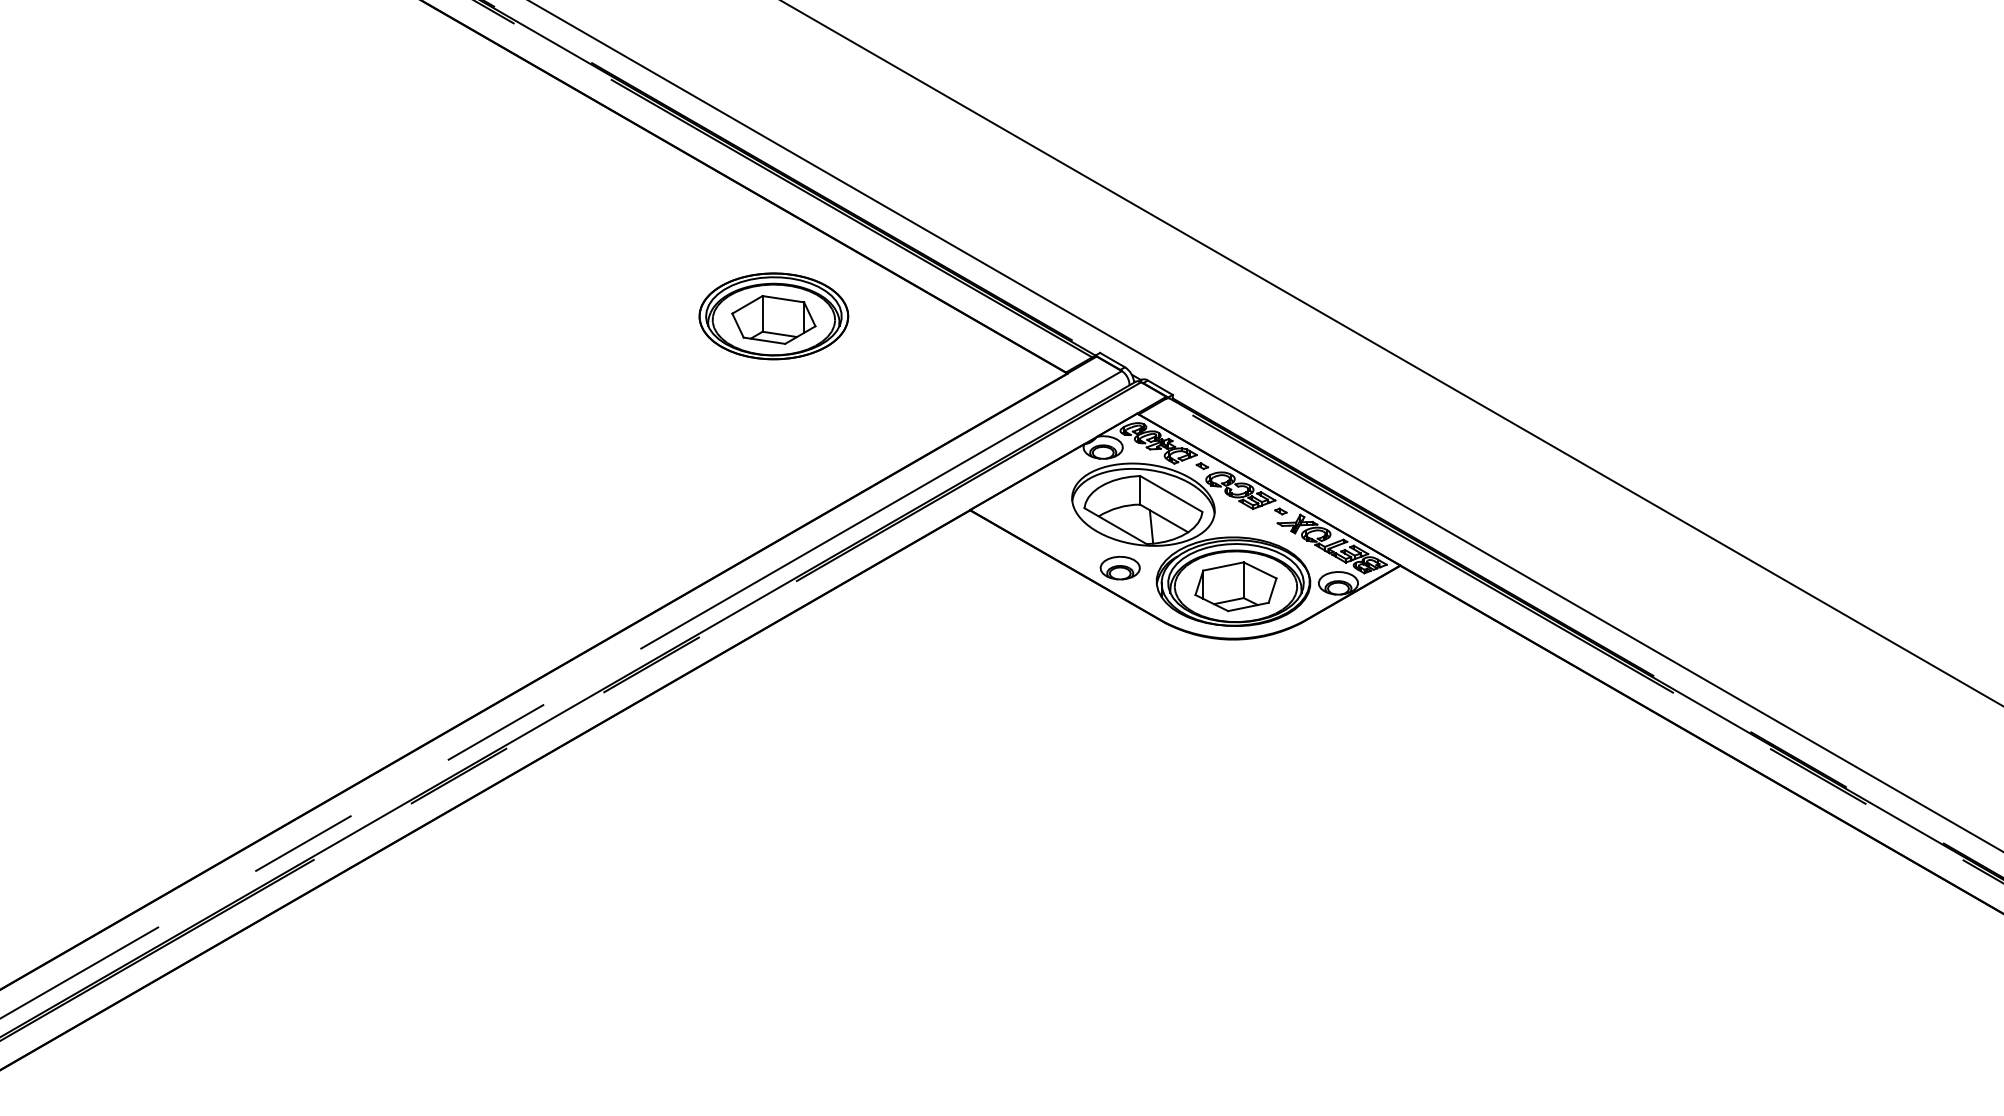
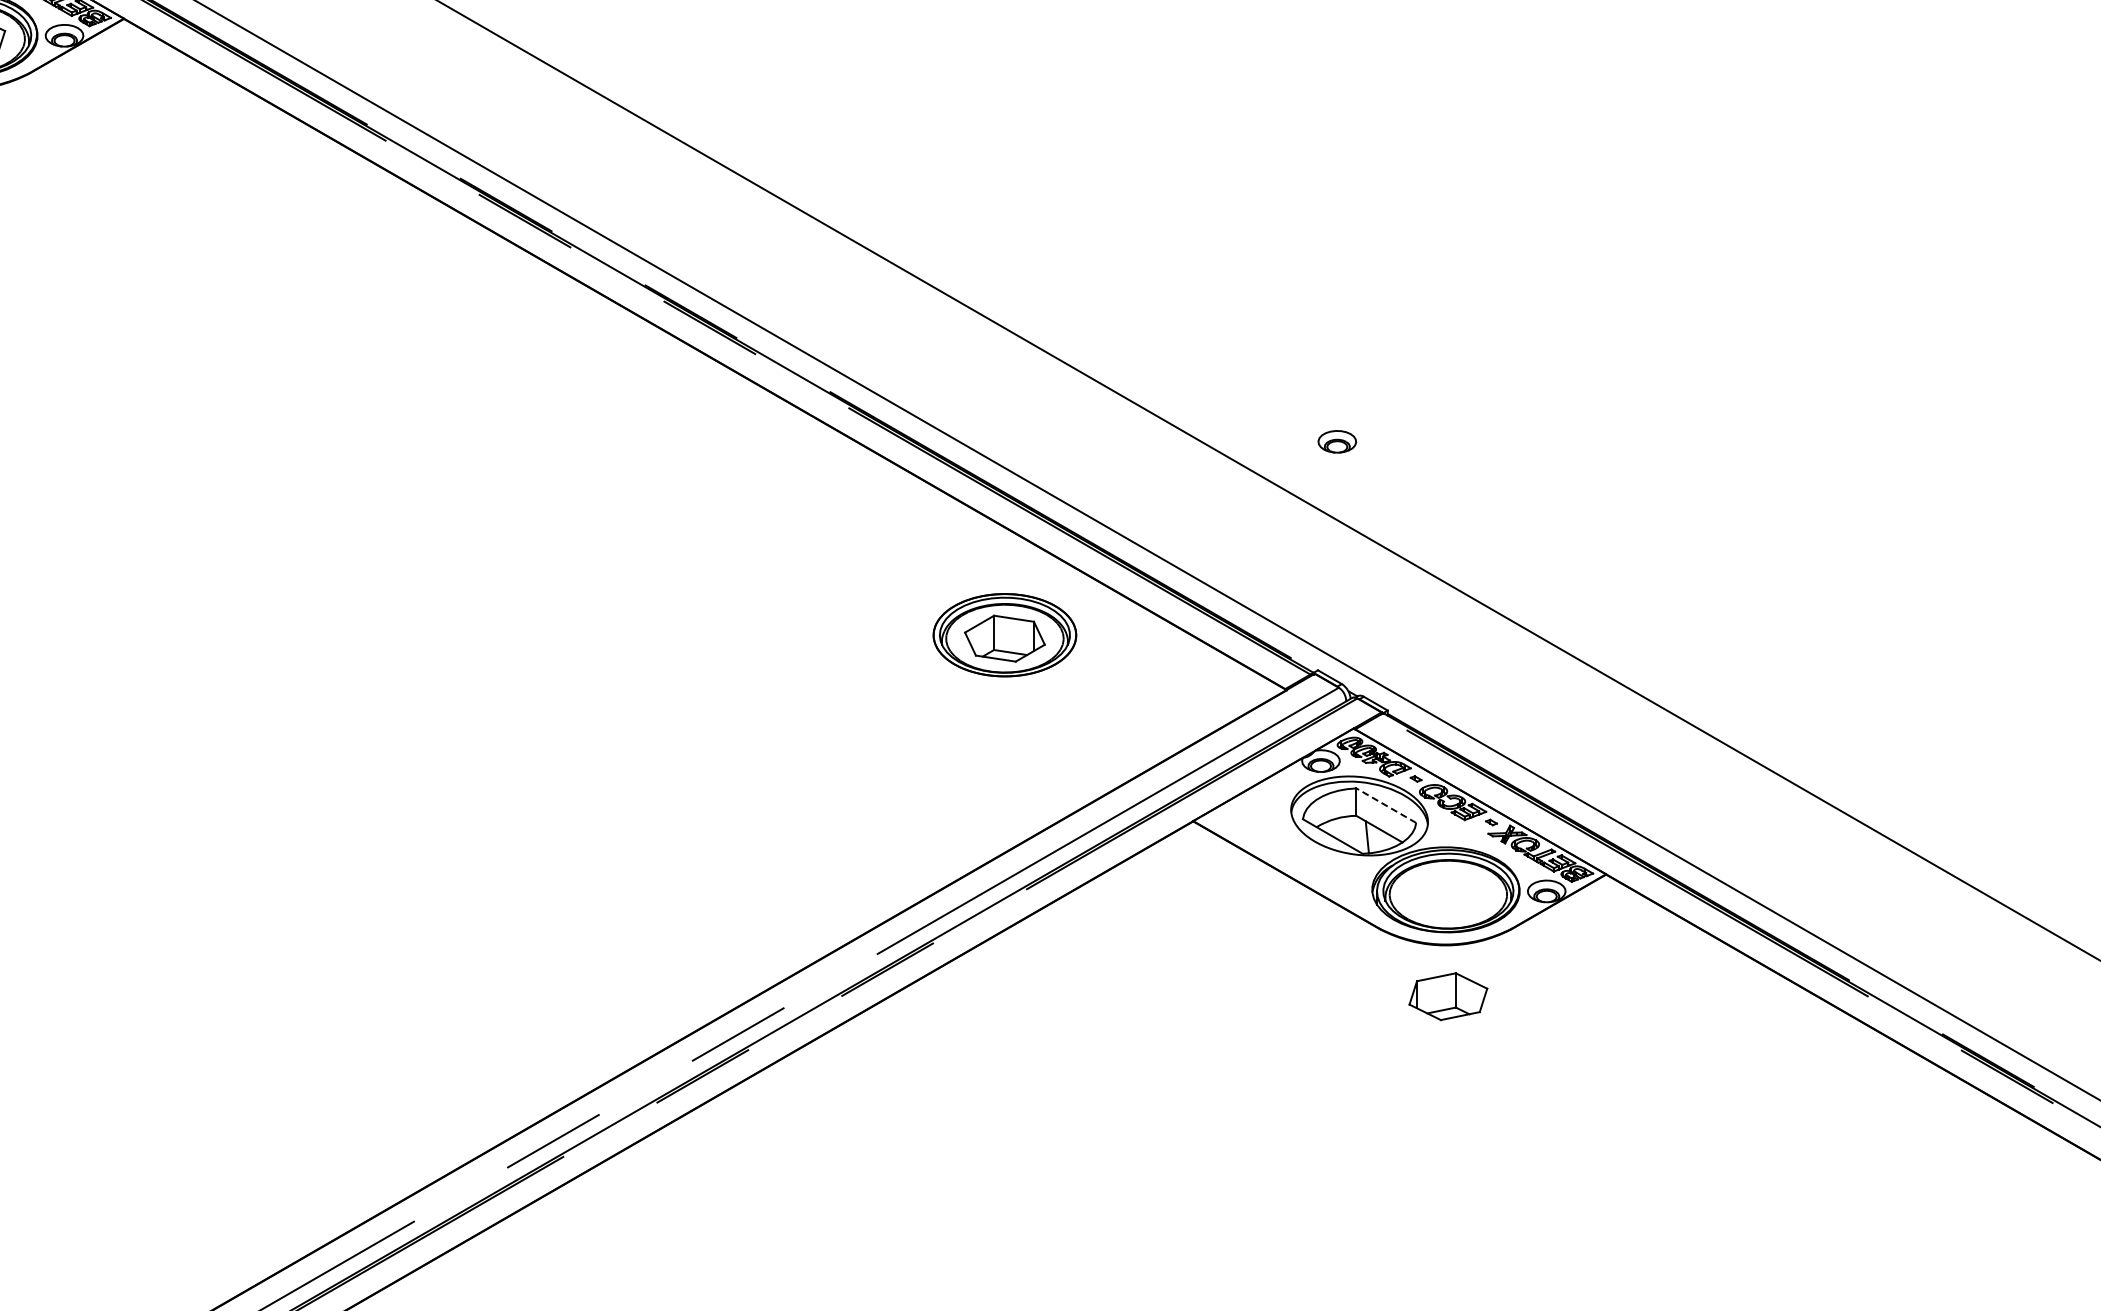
line: (1171, 493) -> (1386, 805), solid -> dashed
part: (1120, 567) -> (1337, 441), moved
part: (1236, 586) -> (1448, 996), moved

